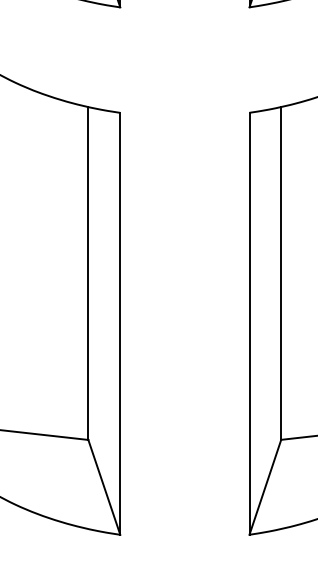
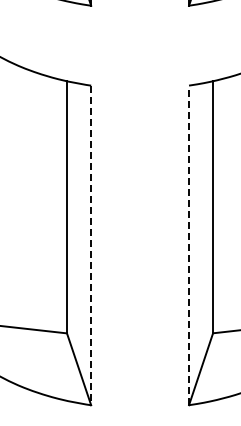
line: (120, 323) -> (91, 245), solid -> dashed
line: (250, 323) -> (189, 245), solid -> dashed

